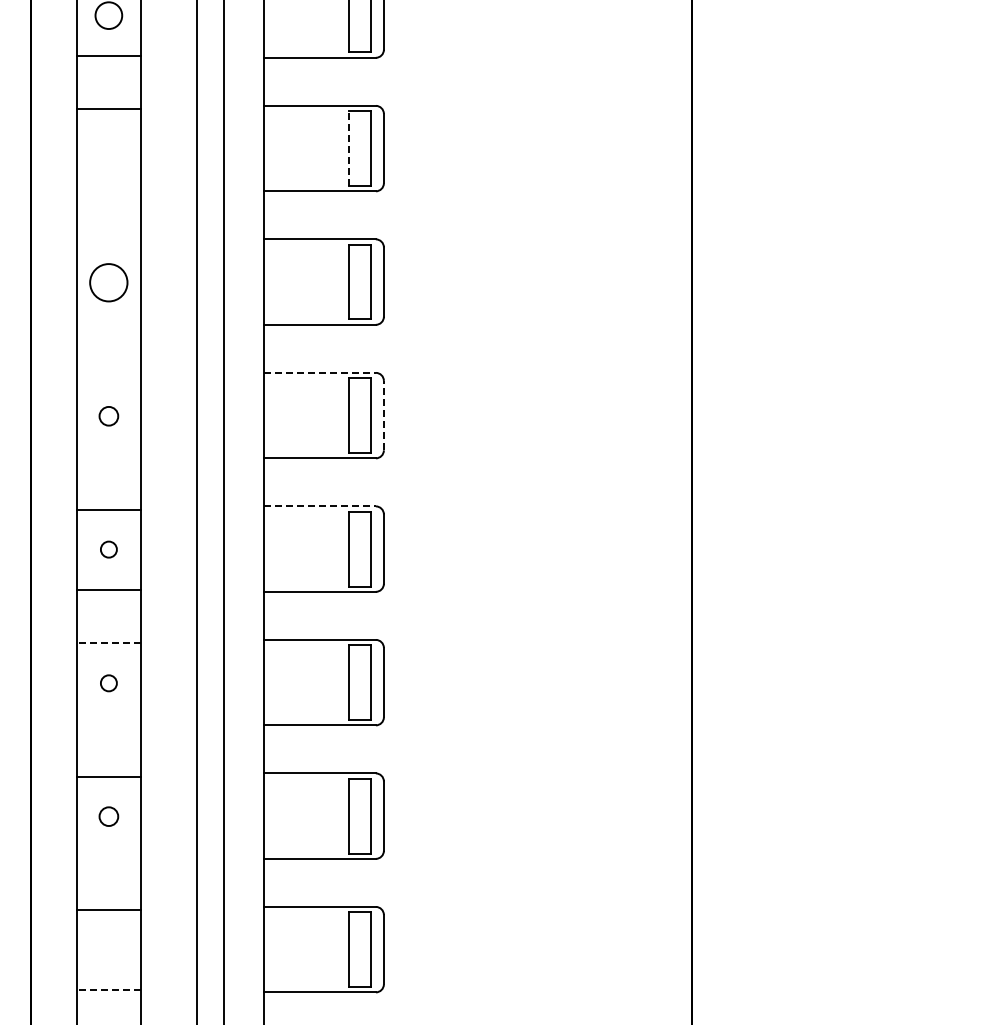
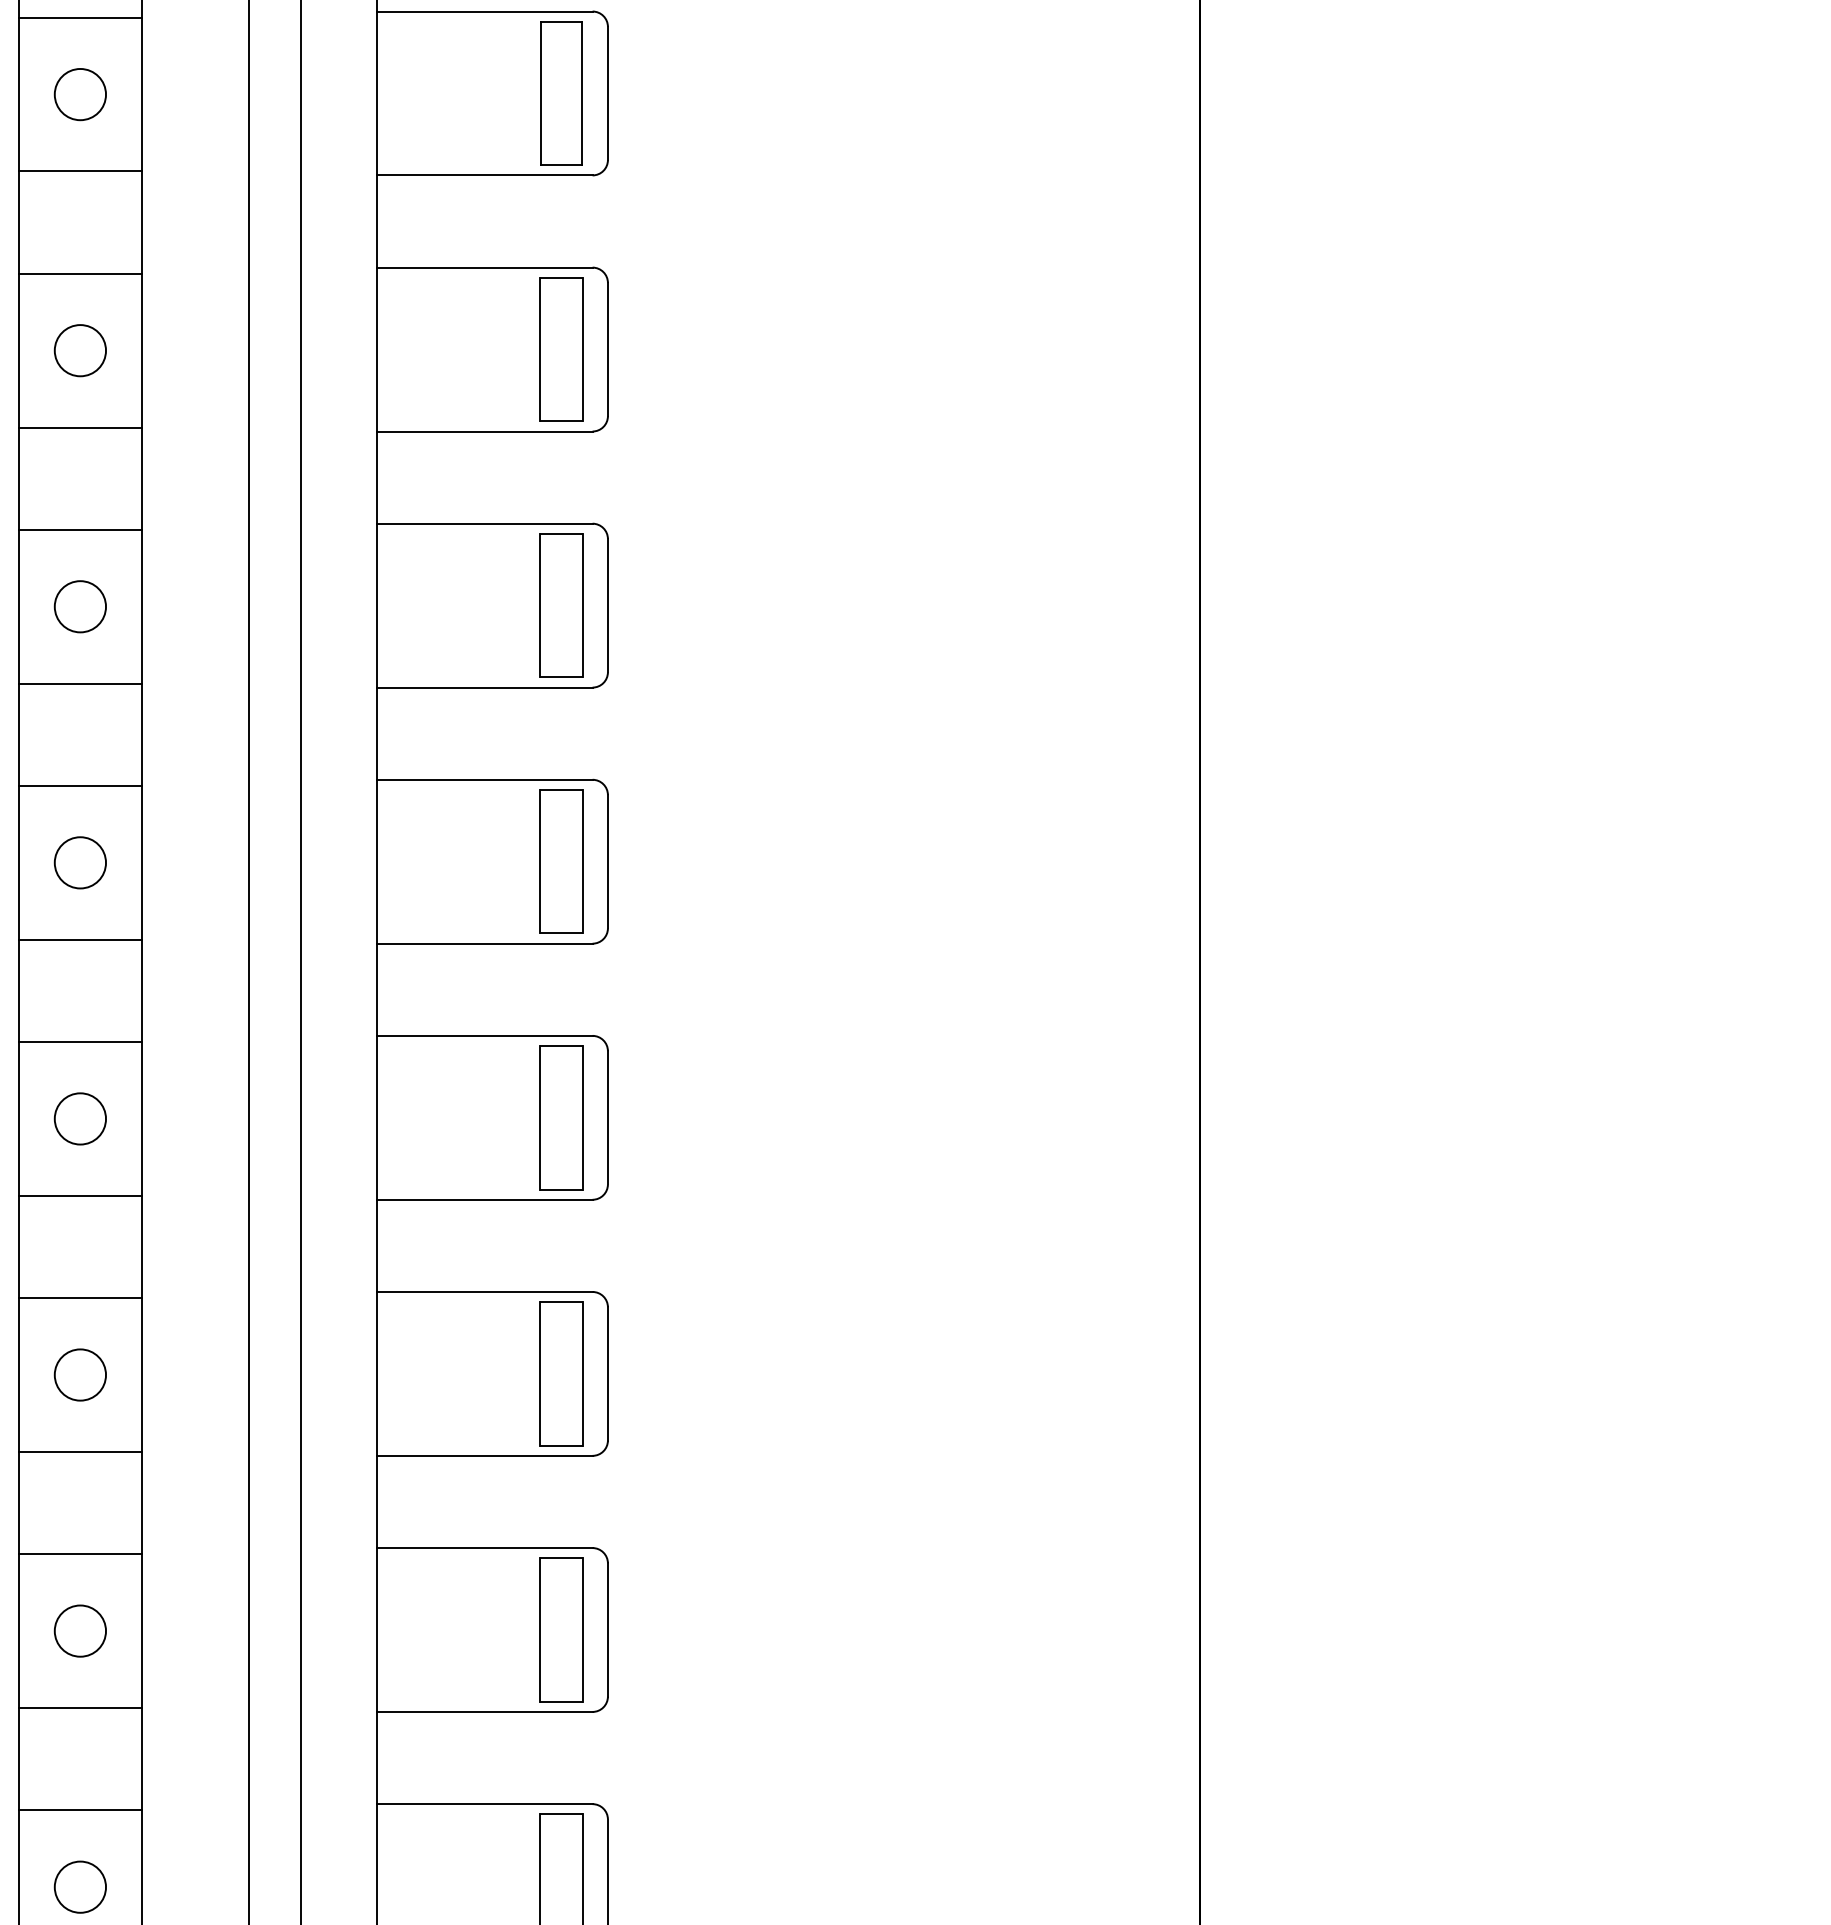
circle: (108, 148) -> (79, 93), added
line: (349, 148) -> (541, 93), dashed -> solid
line: (108, 189) -> (79, 171), added
line: (108, 242) -> (79, 273), added
circle: (108, 282) -> (79, 350), size x0.71
line: (108, 322) -> (79, 427), added
line: (320, 372) -> (486, 522), dashed -> solid
line: (108, 376) -> (79, 530), added
line: (383, 415) -> (607, 605), dashed -> solid
circle: (108, 416) -> (79, 607), size x1.43
line: (108, 456) -> (79, 684), added
line: (320, 506) -> (486, 779), dashed -> solid
circle: (108, 549) -> (79, 862), size x1.67
line: (108, 643) -> (79, 1042), dashed -> solid
circle: (108, 683) -> (79, 1119), size x1.67
line: (108, 723) -> (79, 1196), added
circle: (108, 816) -> (79, 1374), size x1.43
line: (108, 856) -> (79, 1451), added
circle: (108, 950) -> (79, 1631), added
line: (108, 990) -> (79, 1708), dashed -> solid

